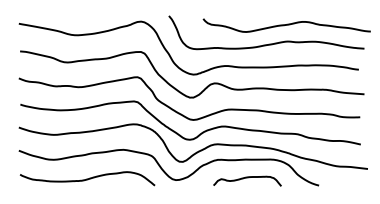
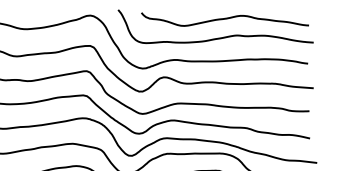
curve: (286, 25) -> (224, 19), moved

